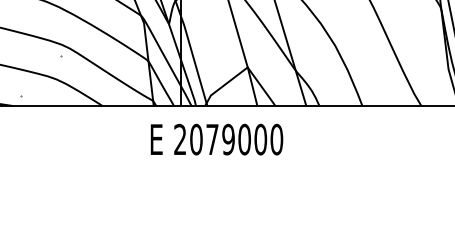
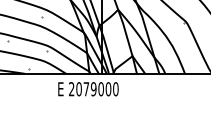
text: (217, 140) -> (88, 89), moved

